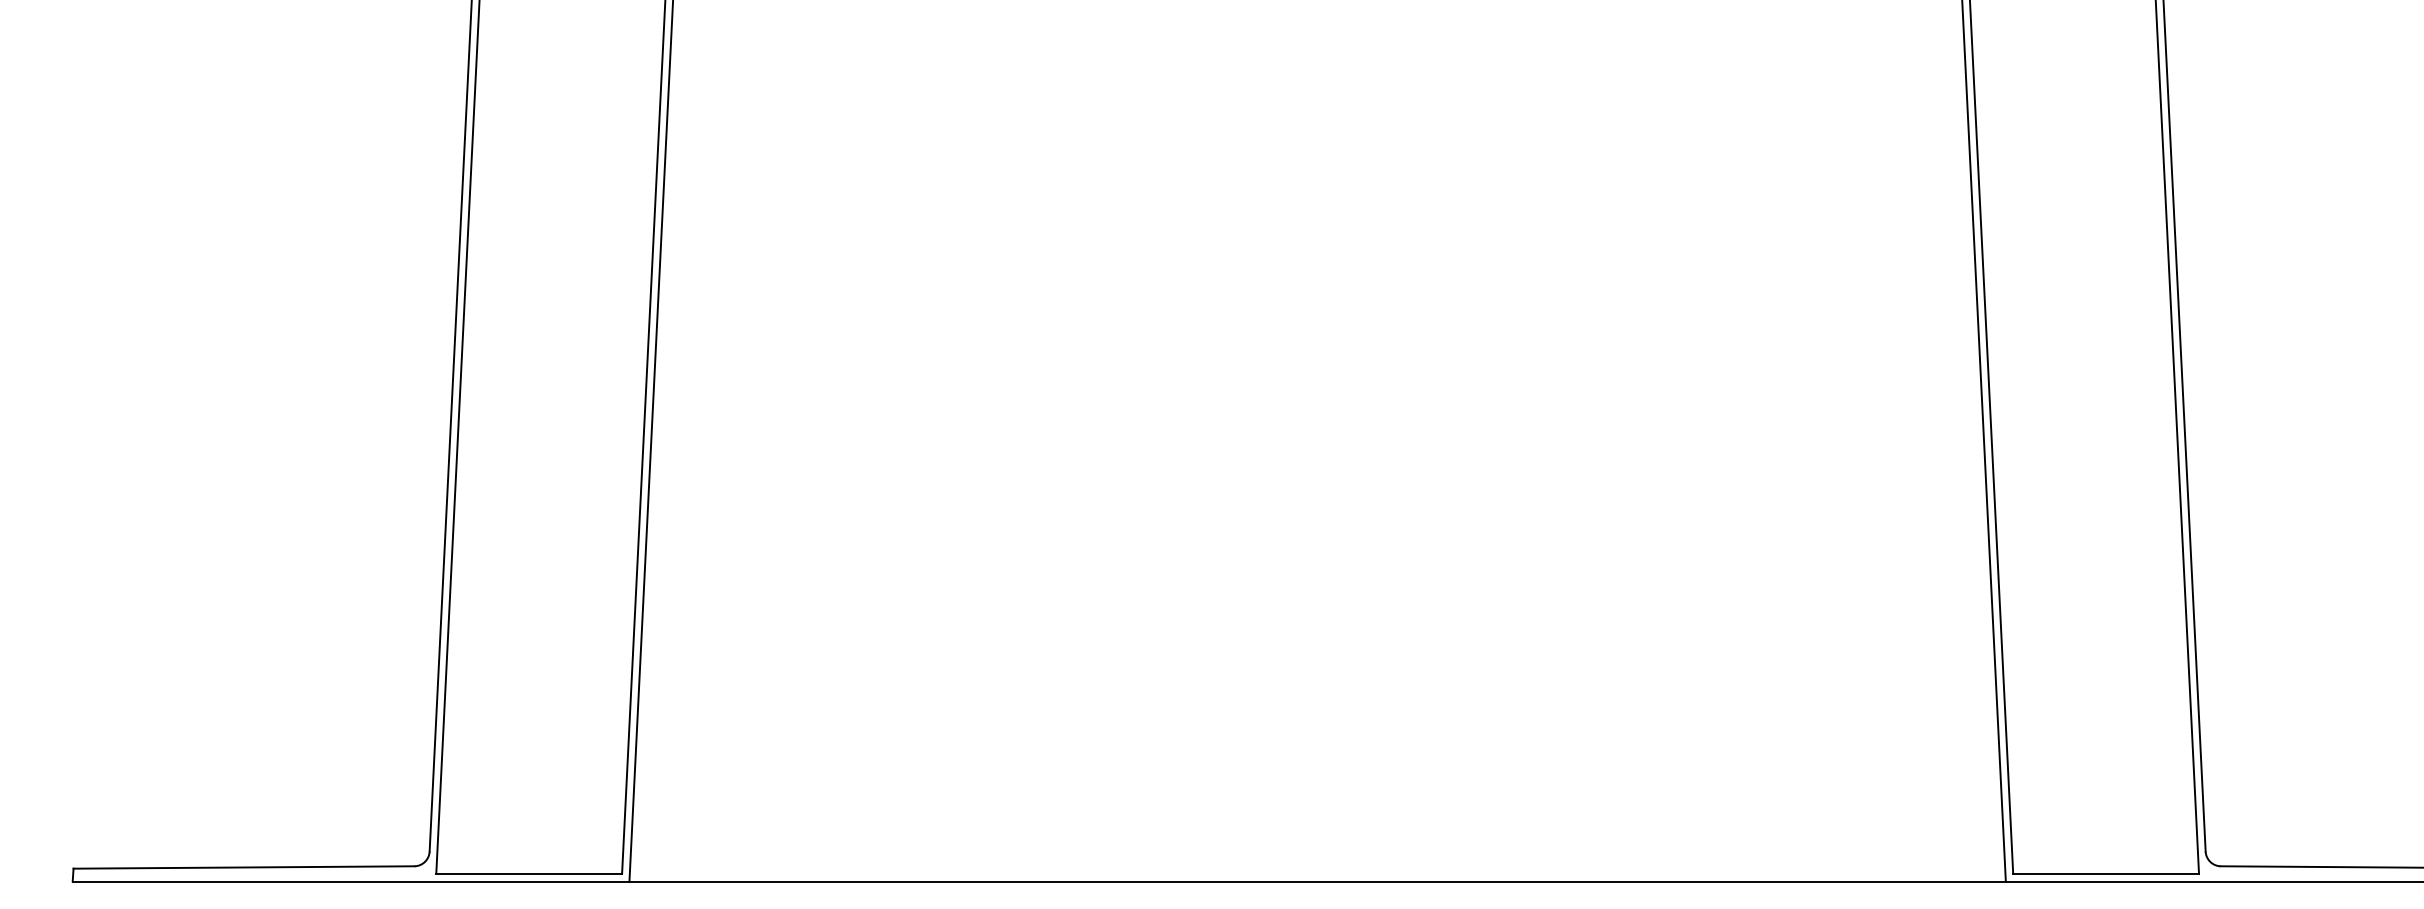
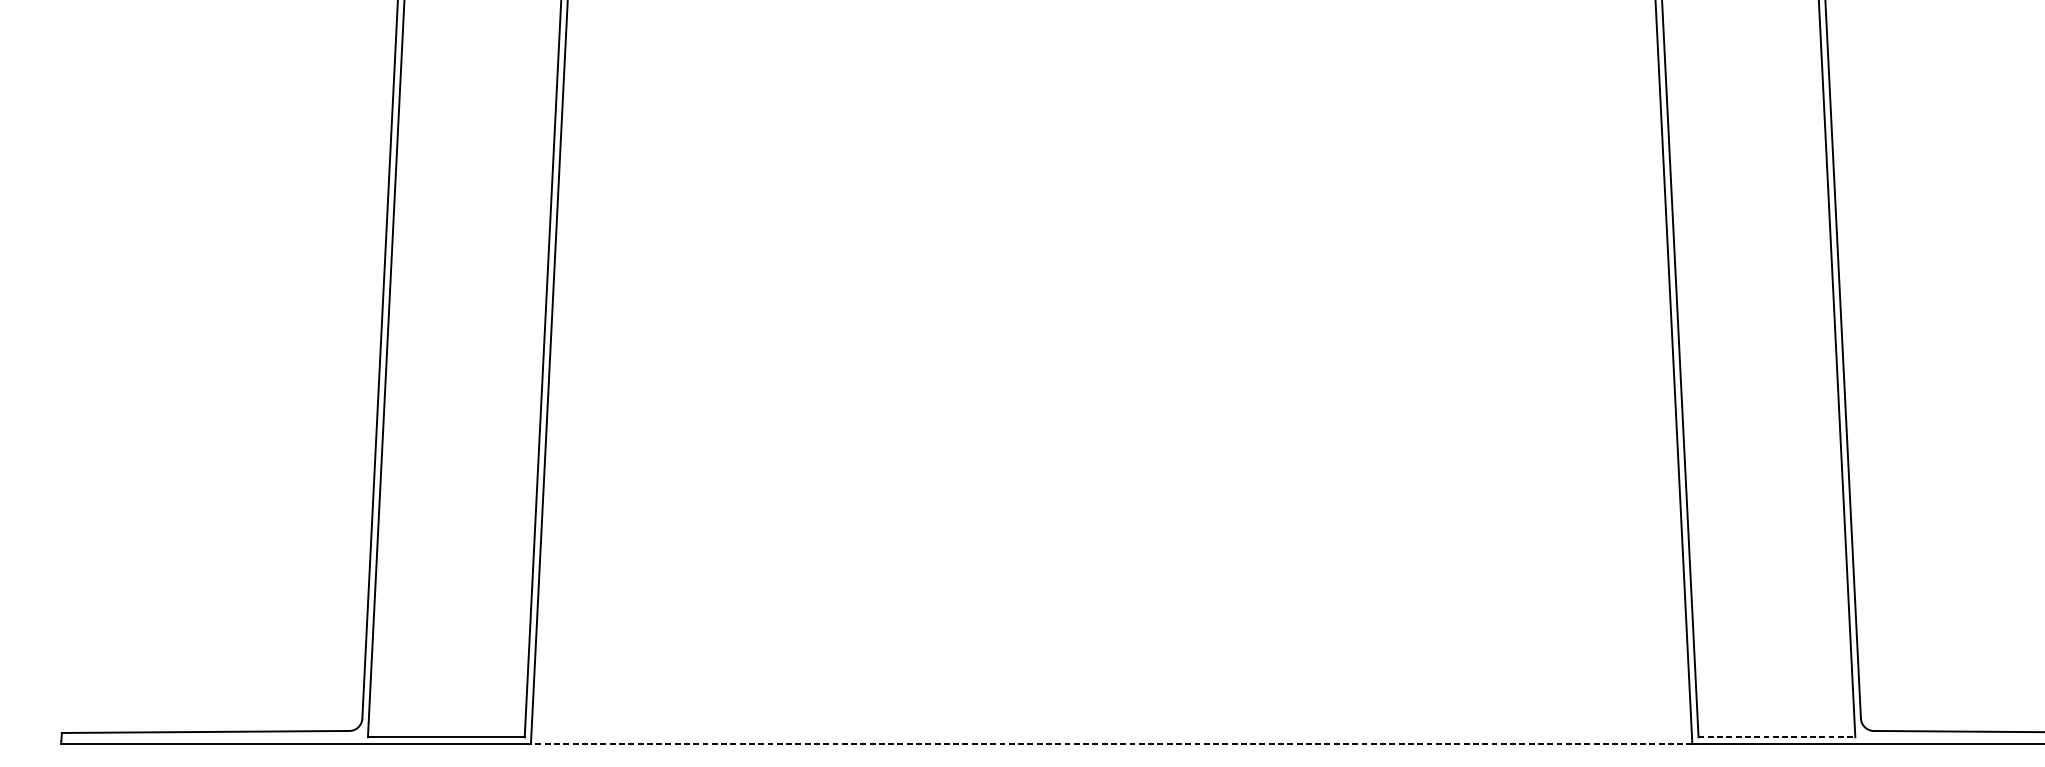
line: (2106, 873) -> (1777, 737), solid -> dashed
line: (1317, 881) -> (1111, 743), solid -> dashed

